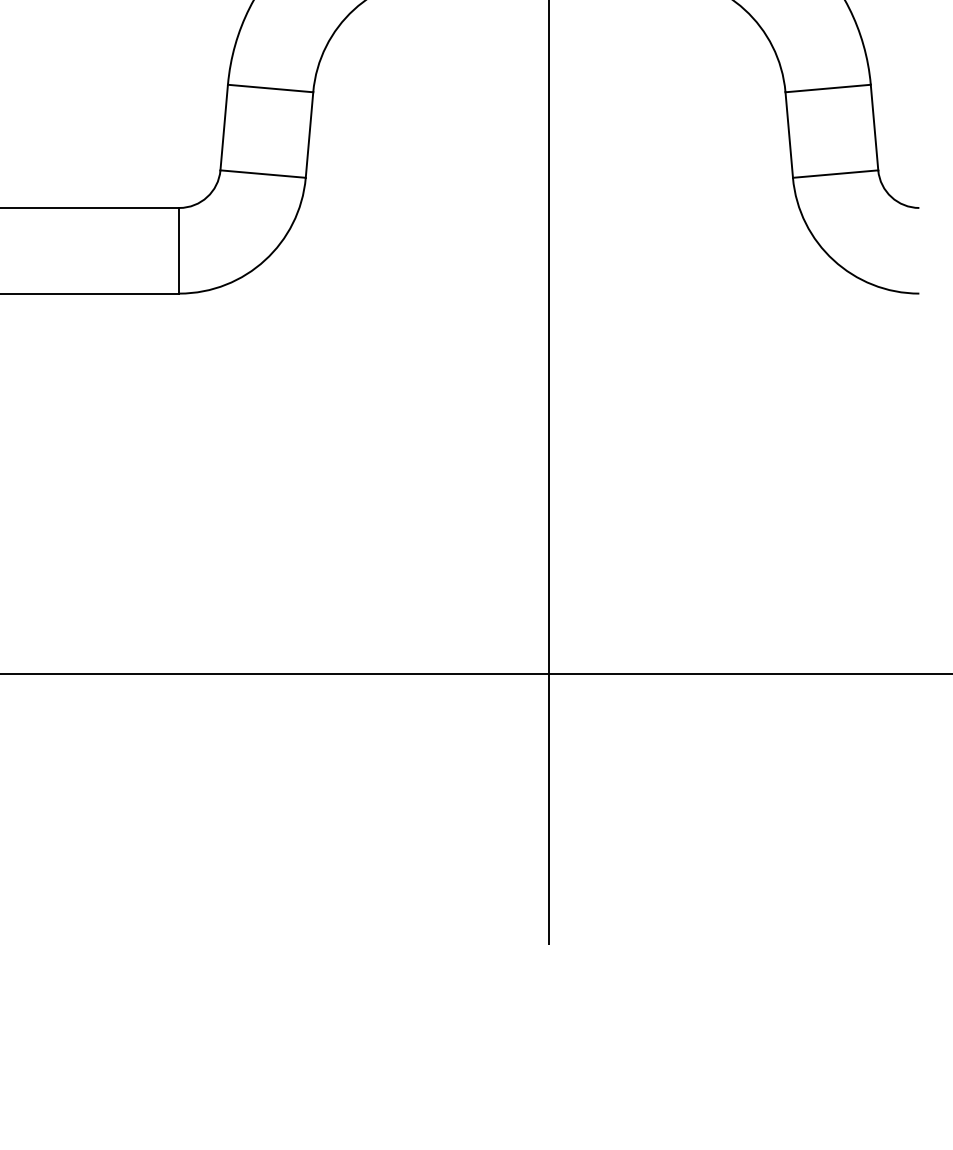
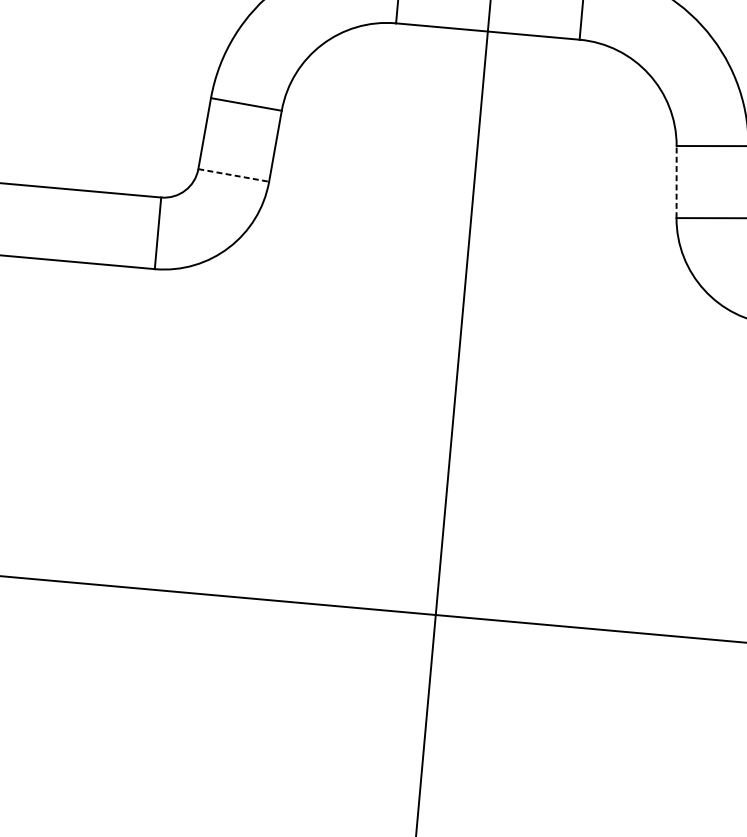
line: (789, 135) -> (676, 182), solid -> dashed
line: (263, 174) -> (234, 175), solid -> dashed

